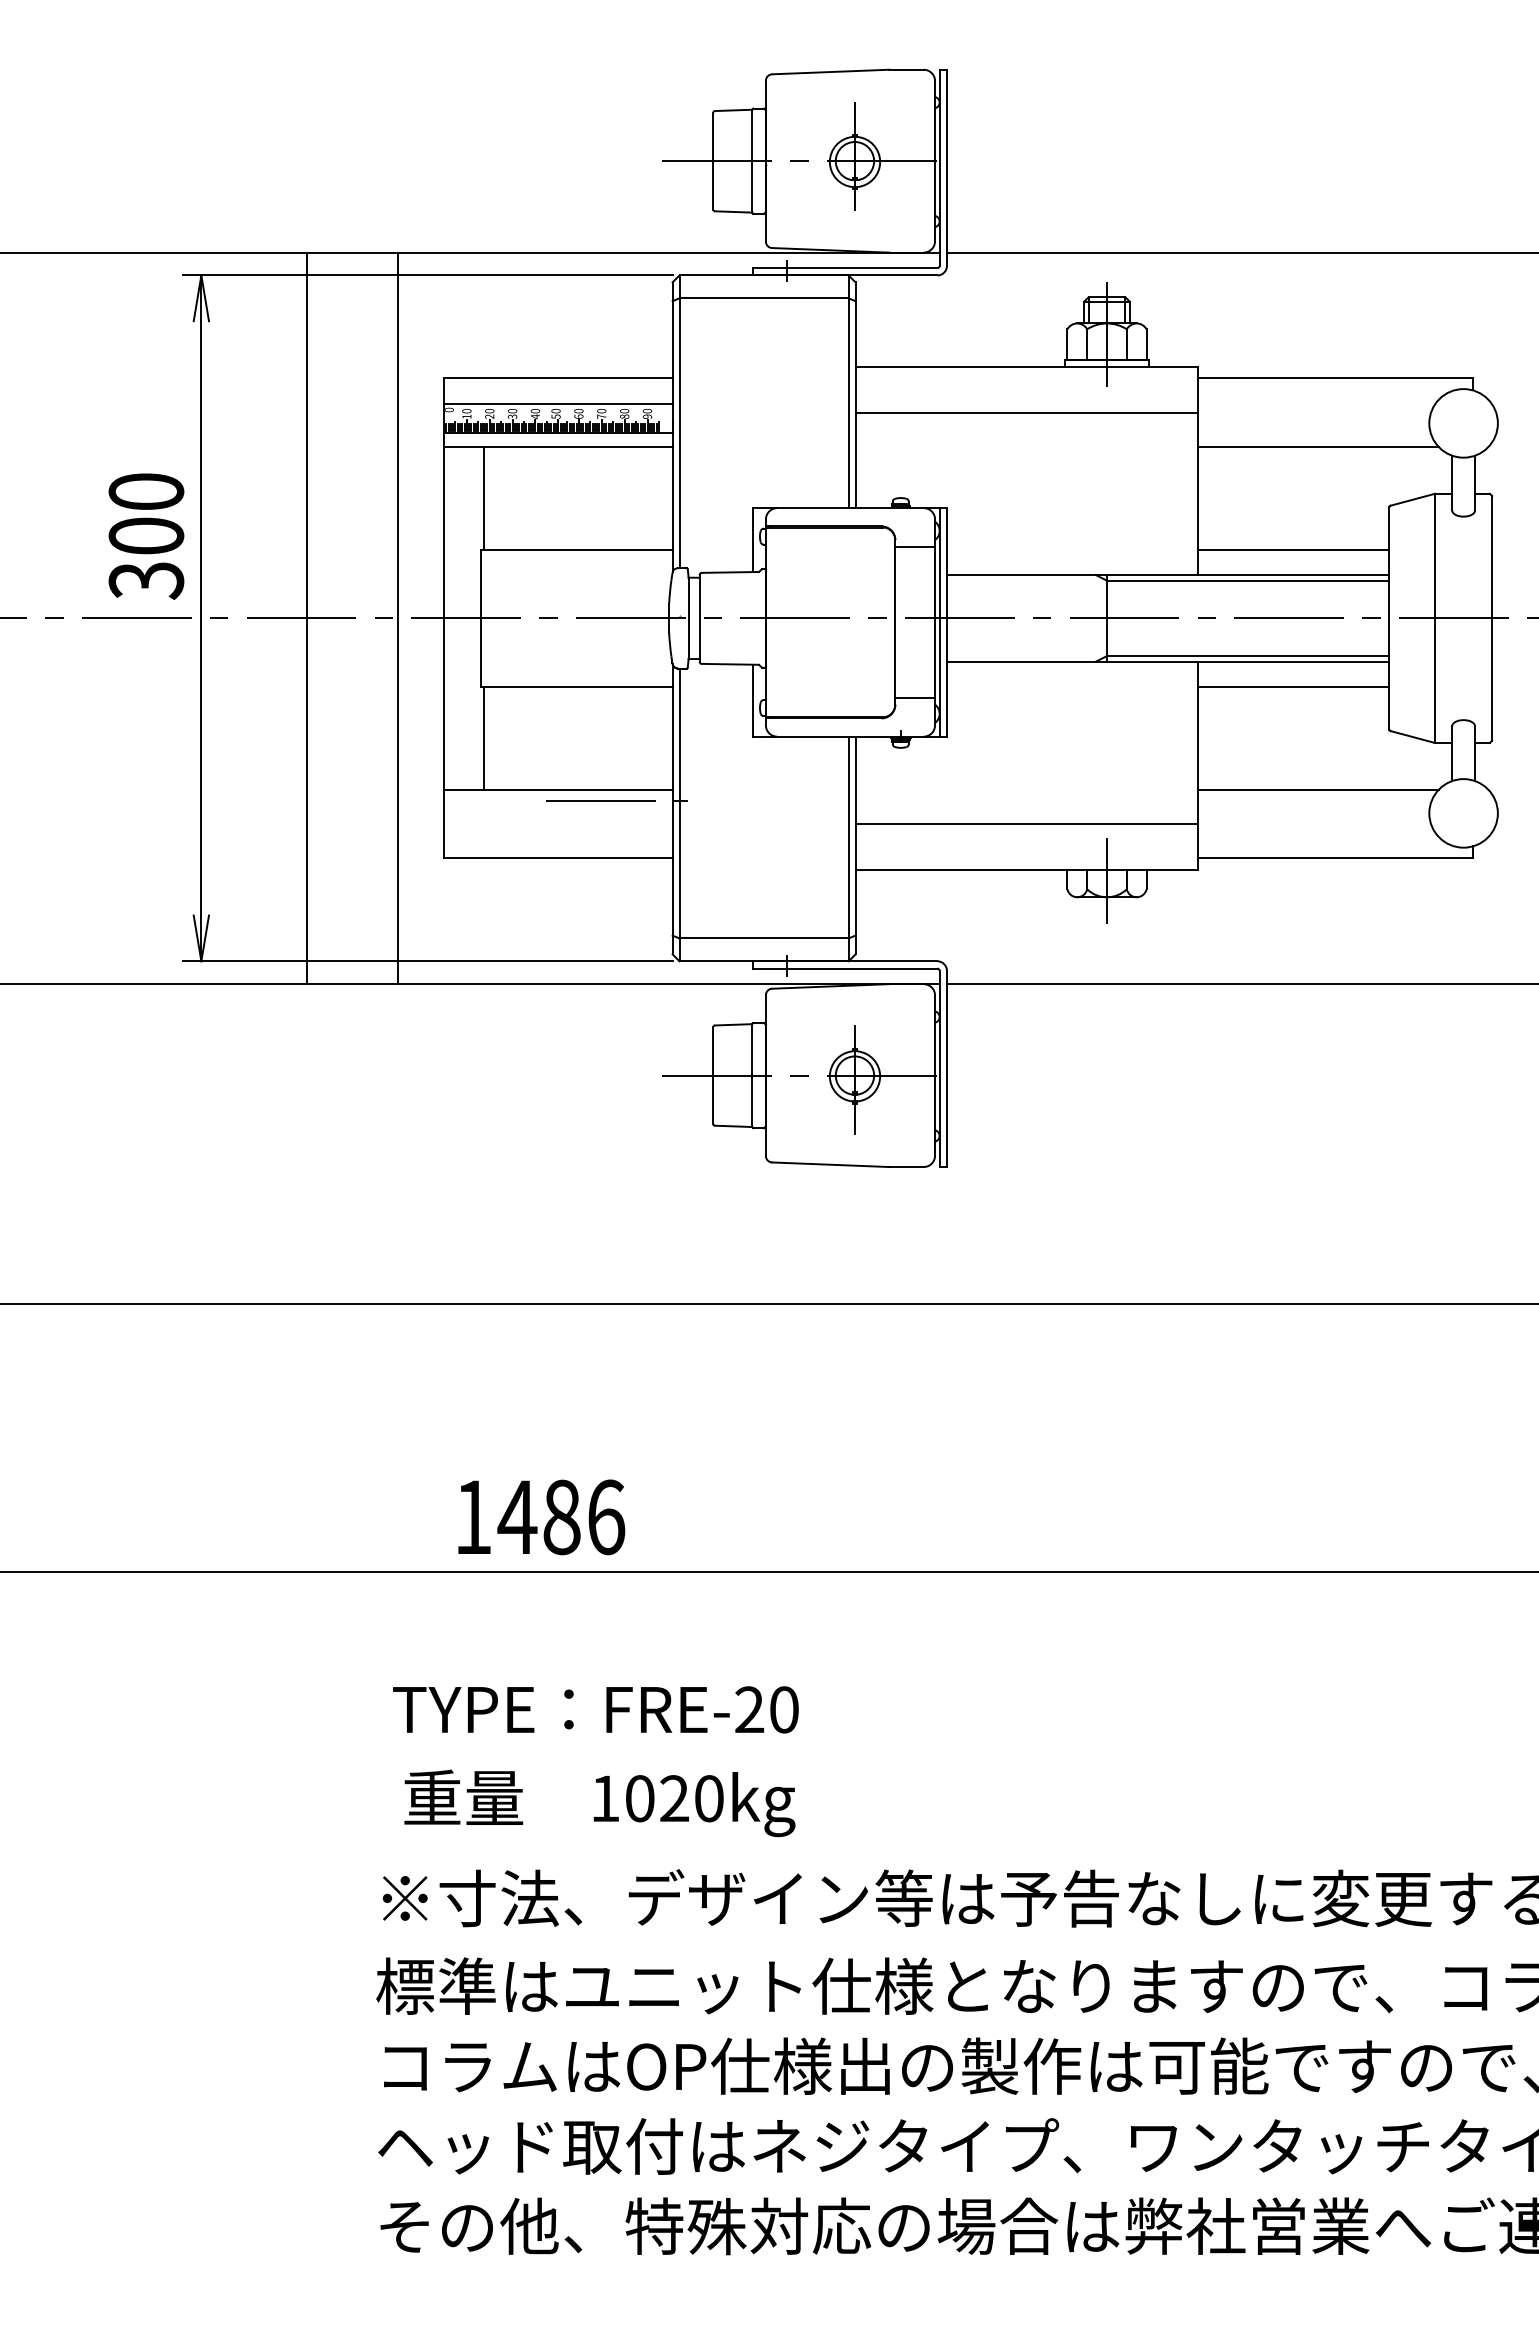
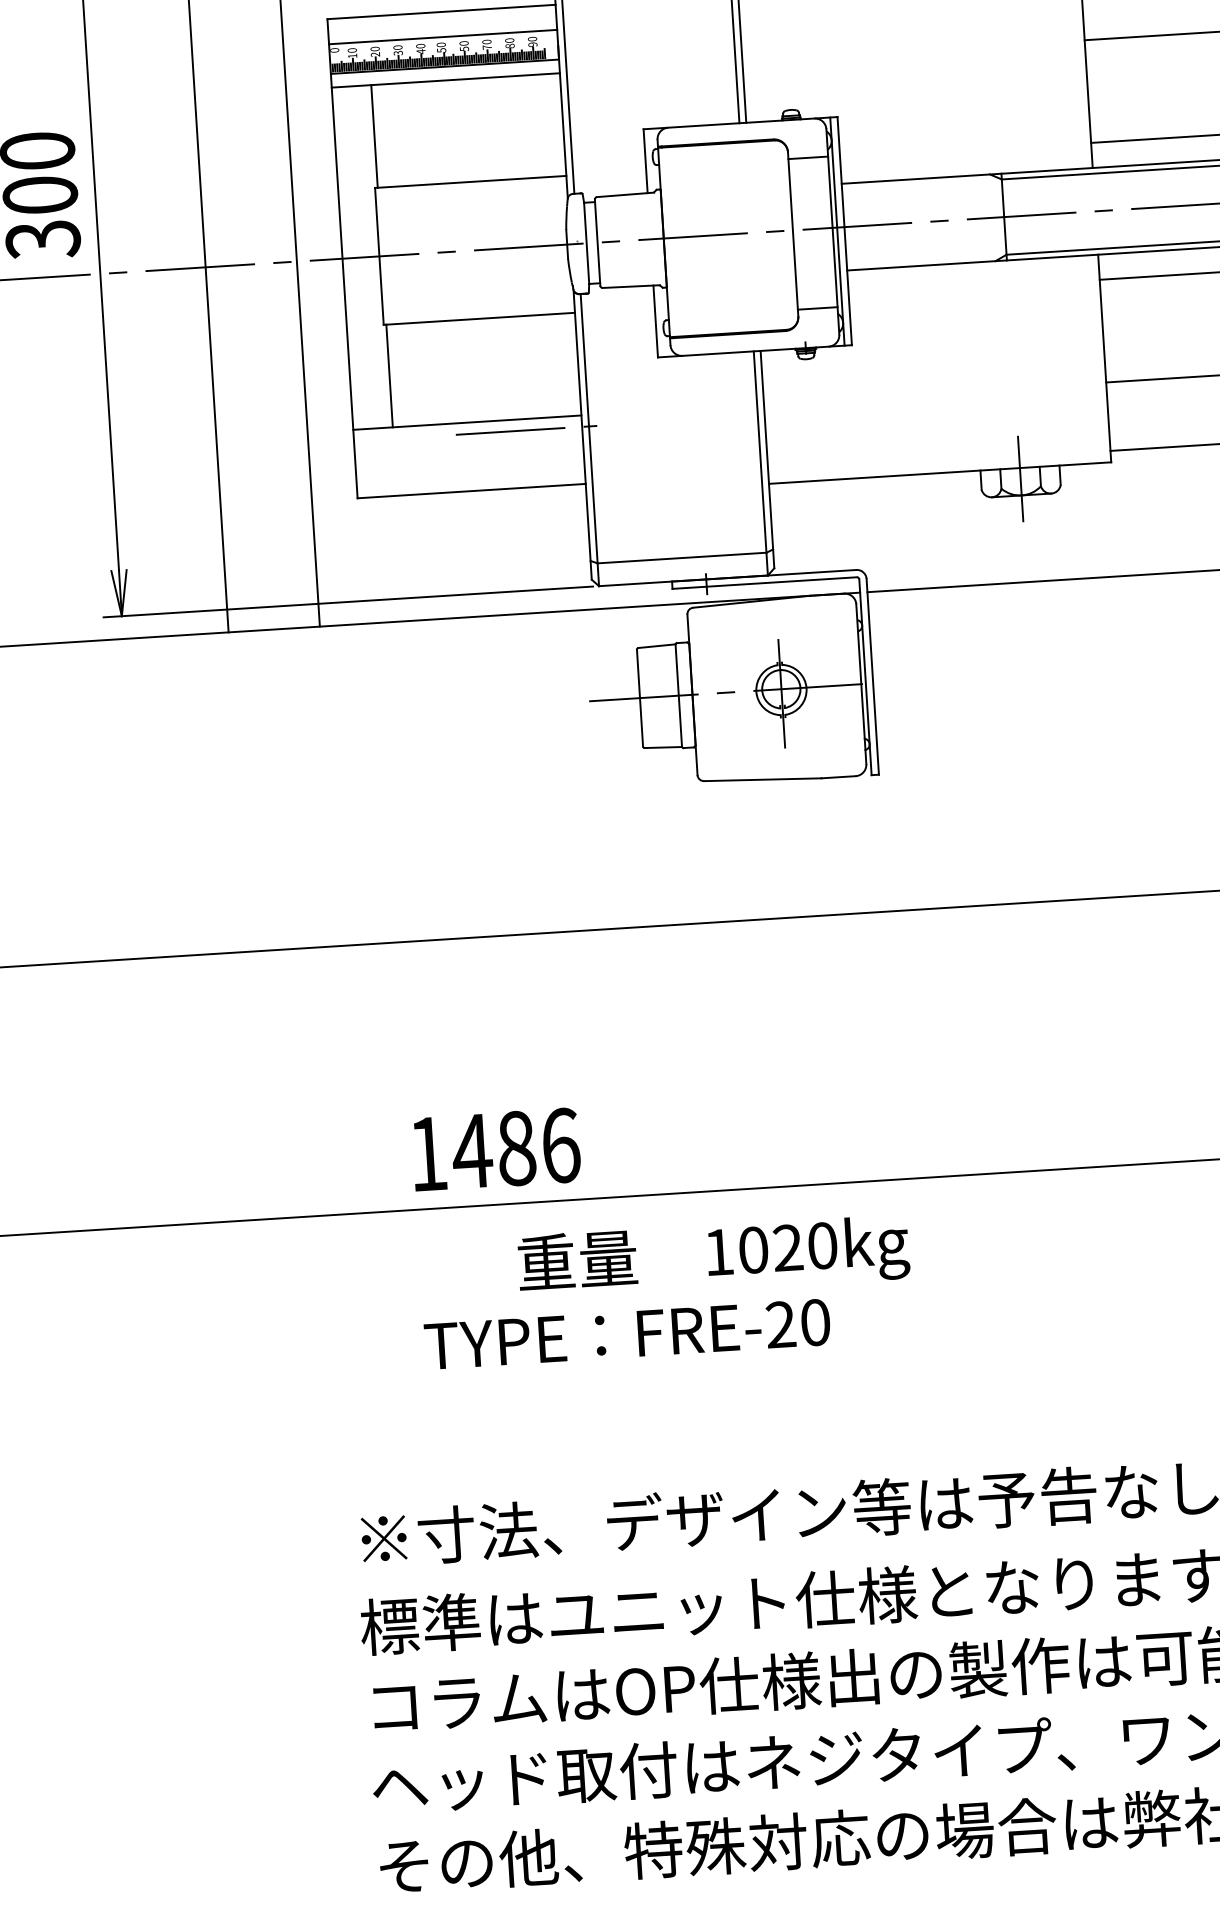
line: (1026, 412) -> (910, 16), removed
text: (578, 416) -> (464, 48), 60 -> 50
line: (1026, 824) -> (936, 427), removed
text: (595, 1709) -> (627, 1334), moved
text: (599, 1803) -> (713, 1257), moved

